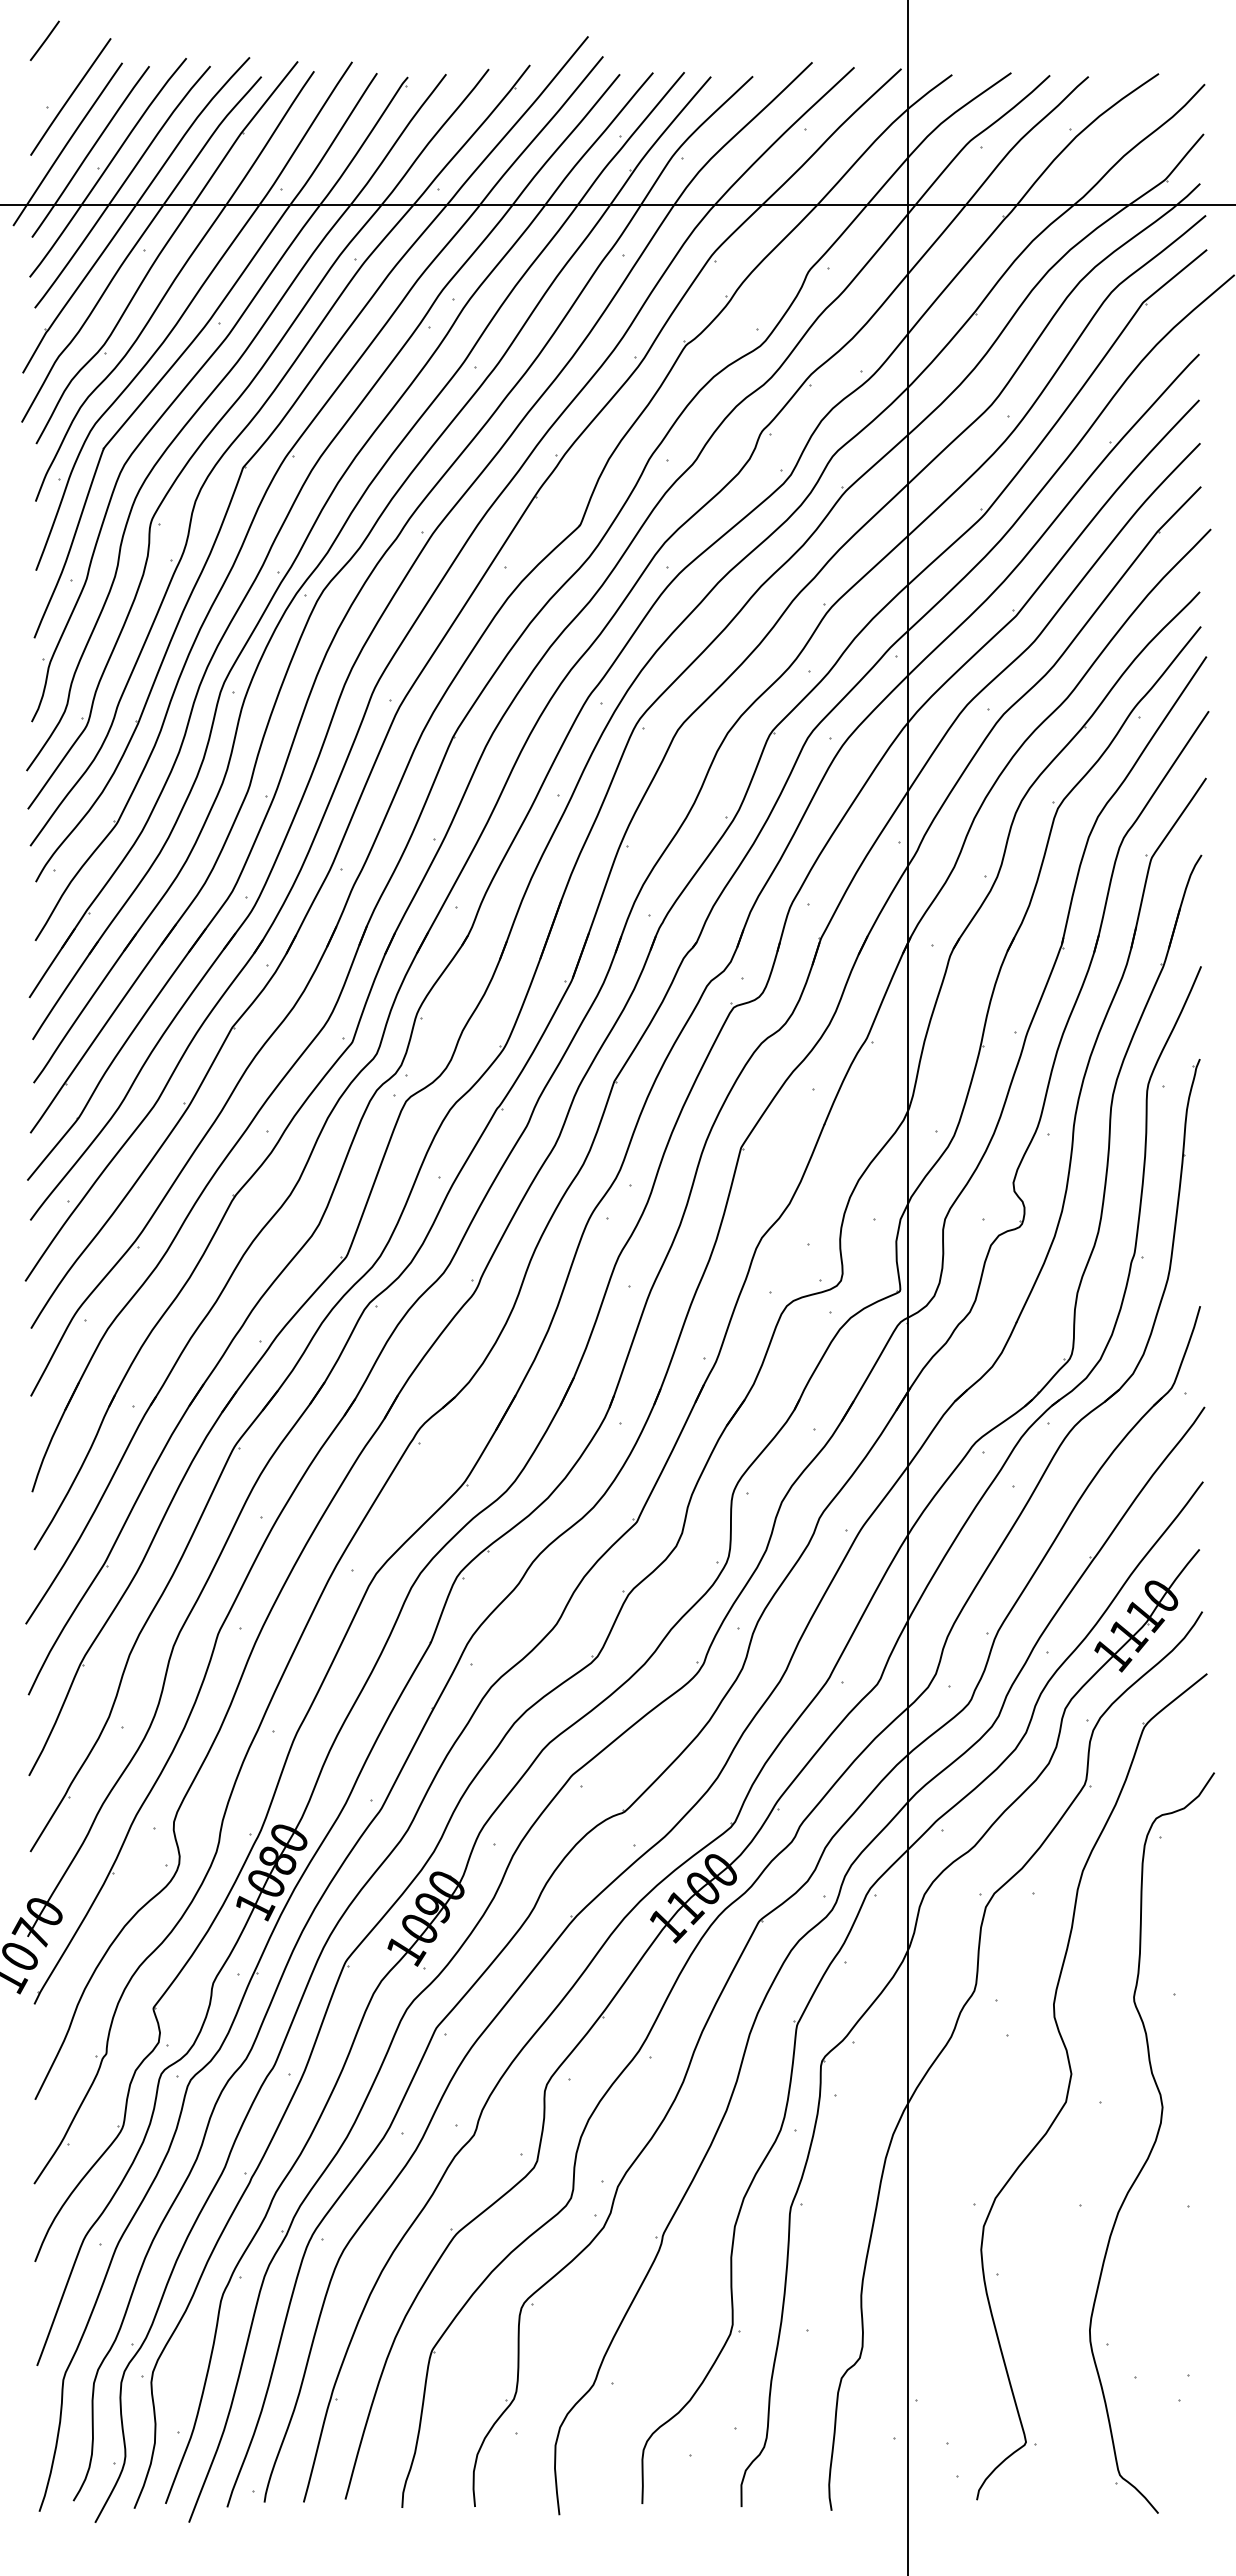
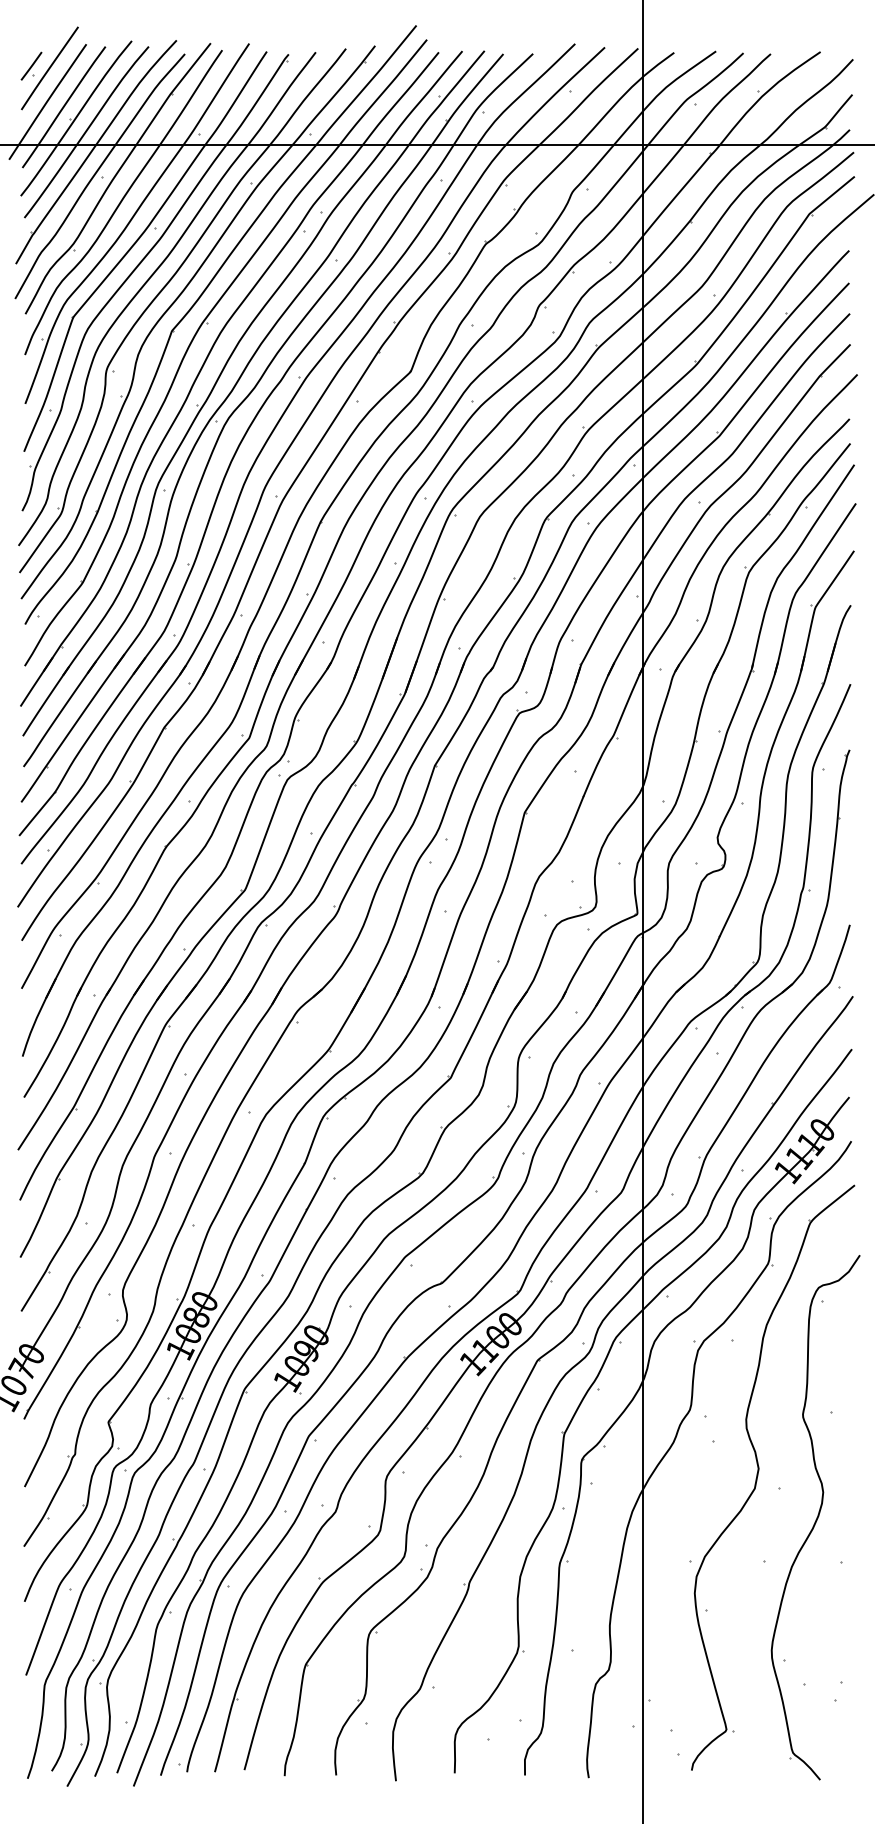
line: (44, 40) -> (31, 65), moved

